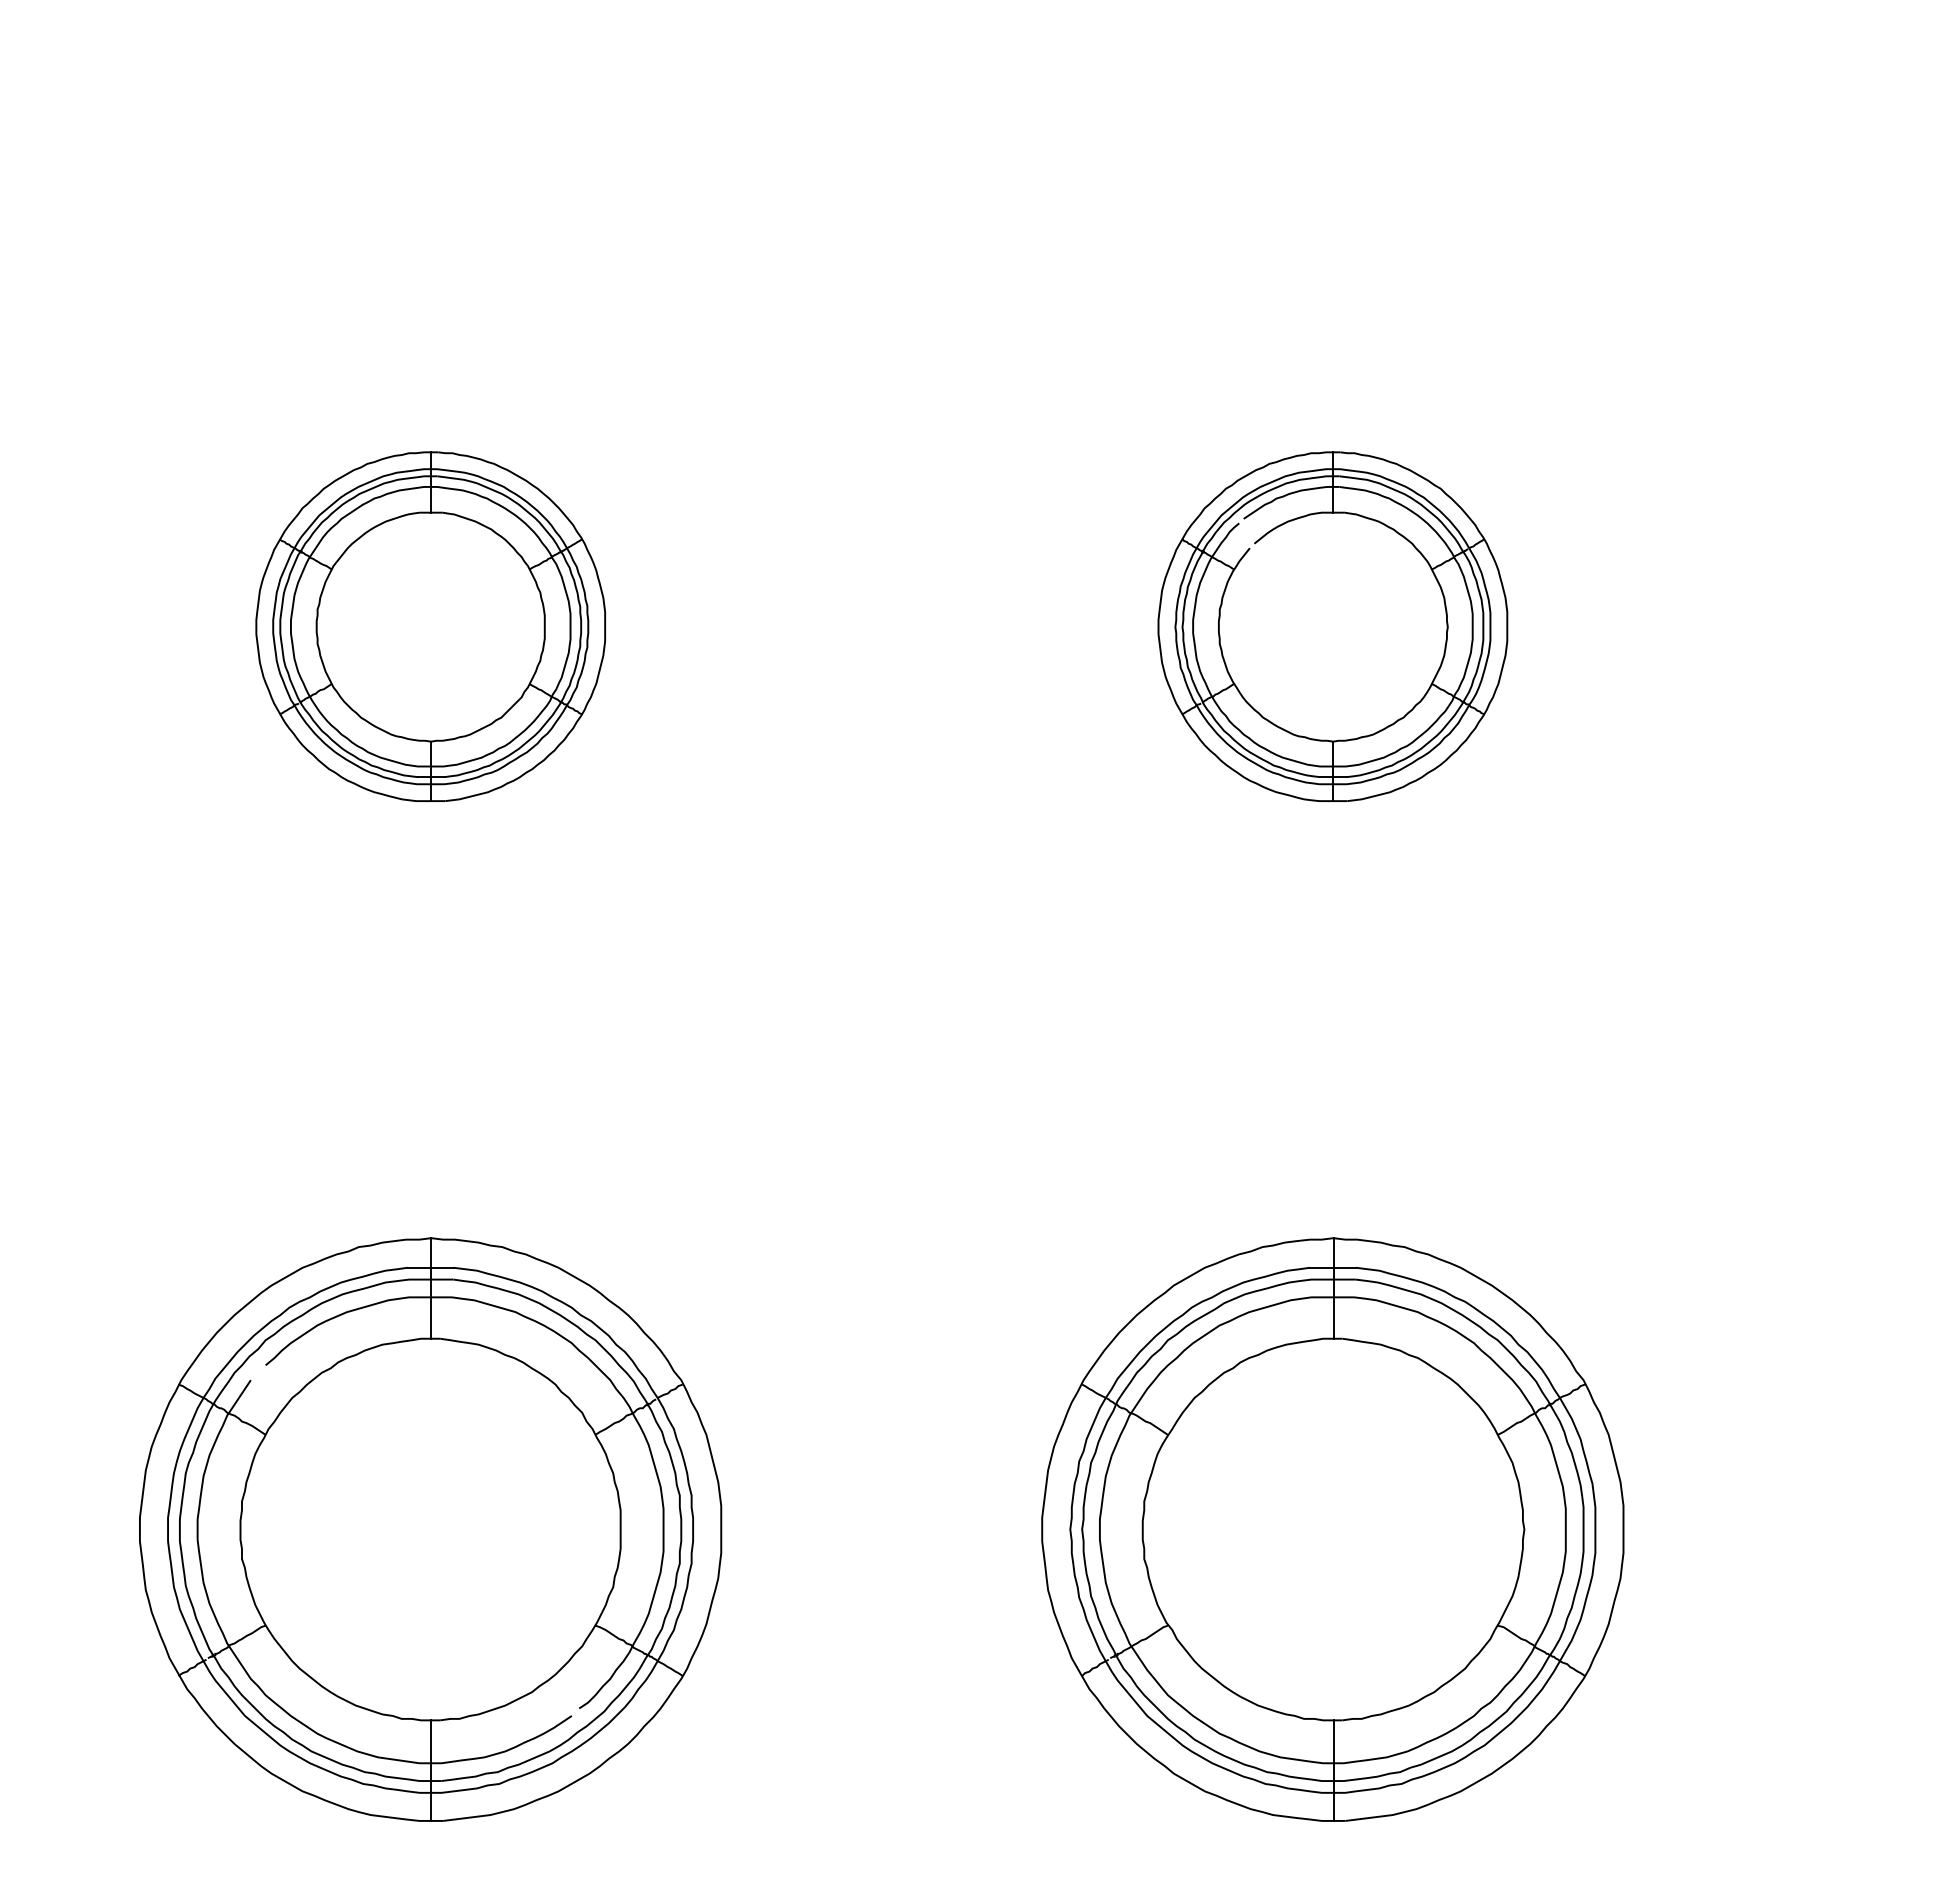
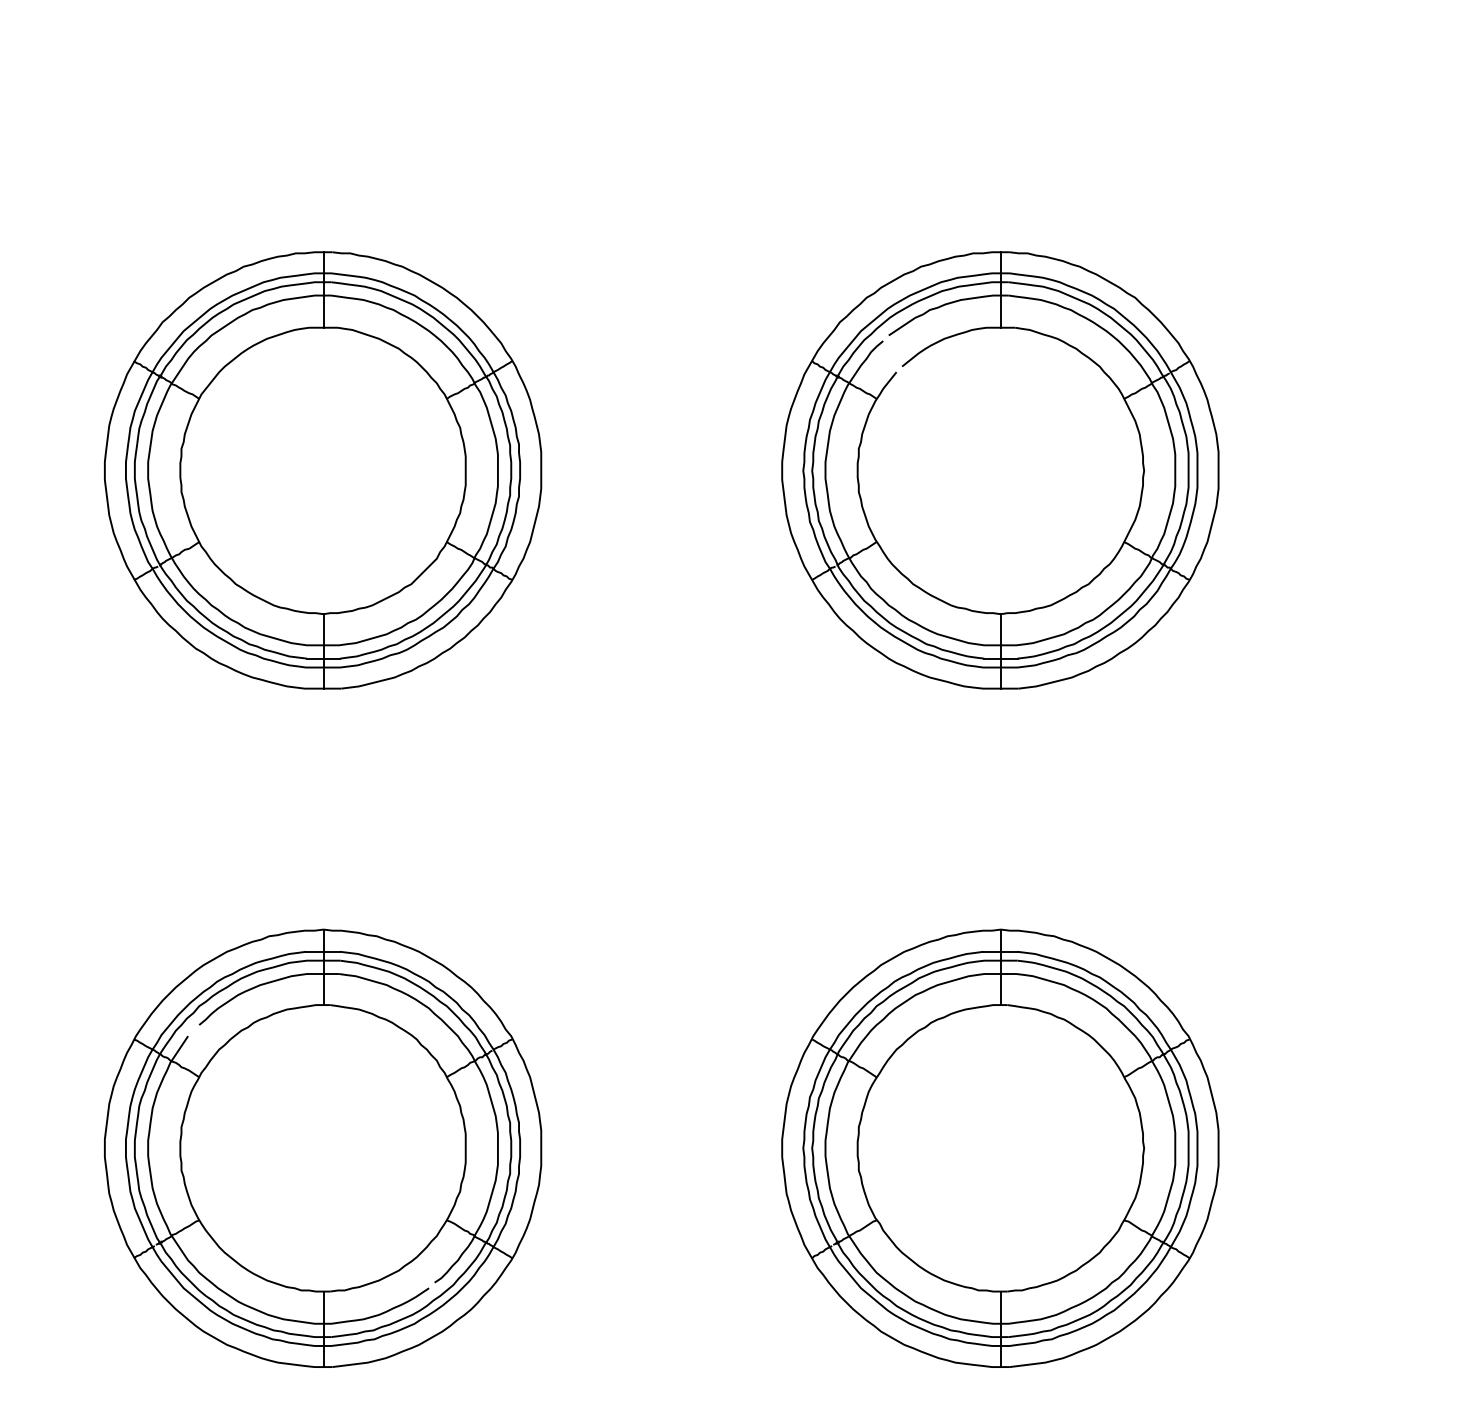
part: (430, 626) -> (322, 470), size x1.67
part: (1332, 626) -> (1000, 470), size x1.67

